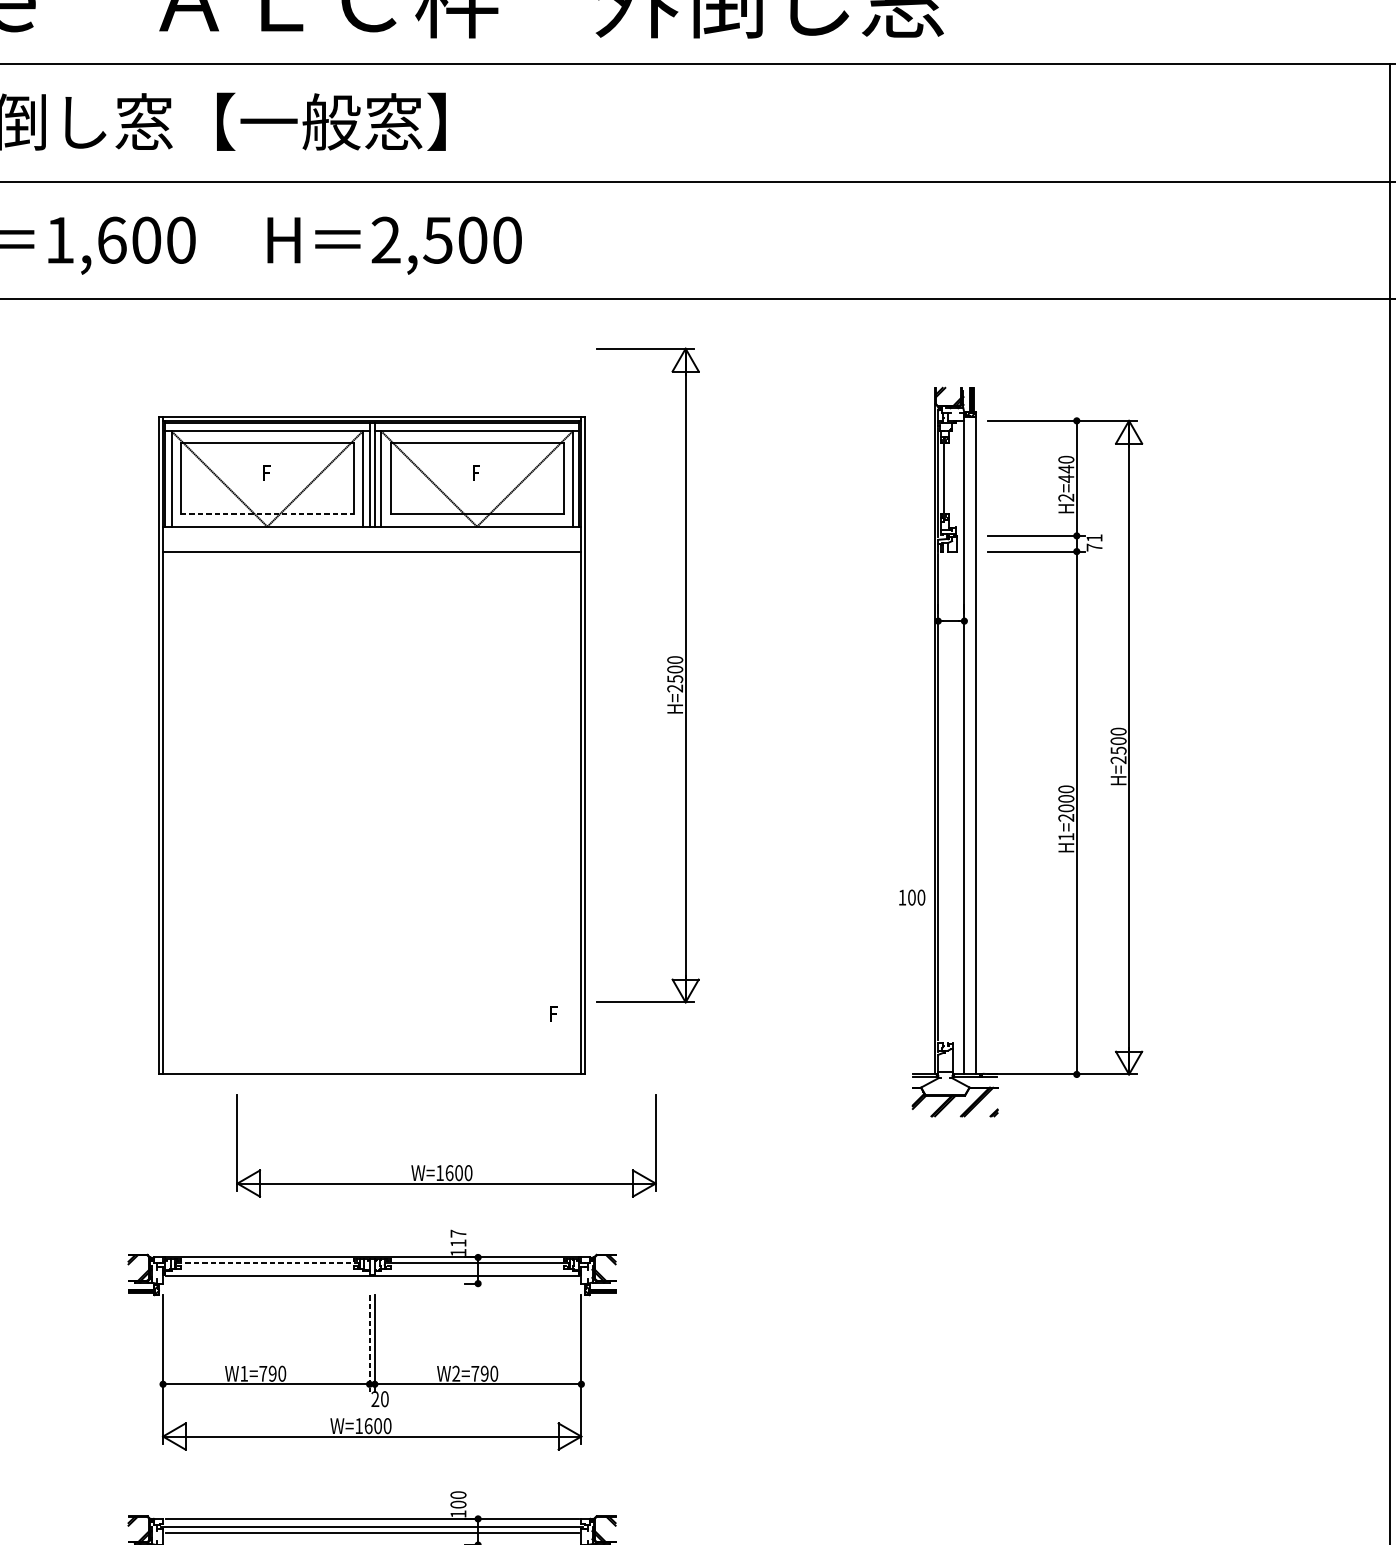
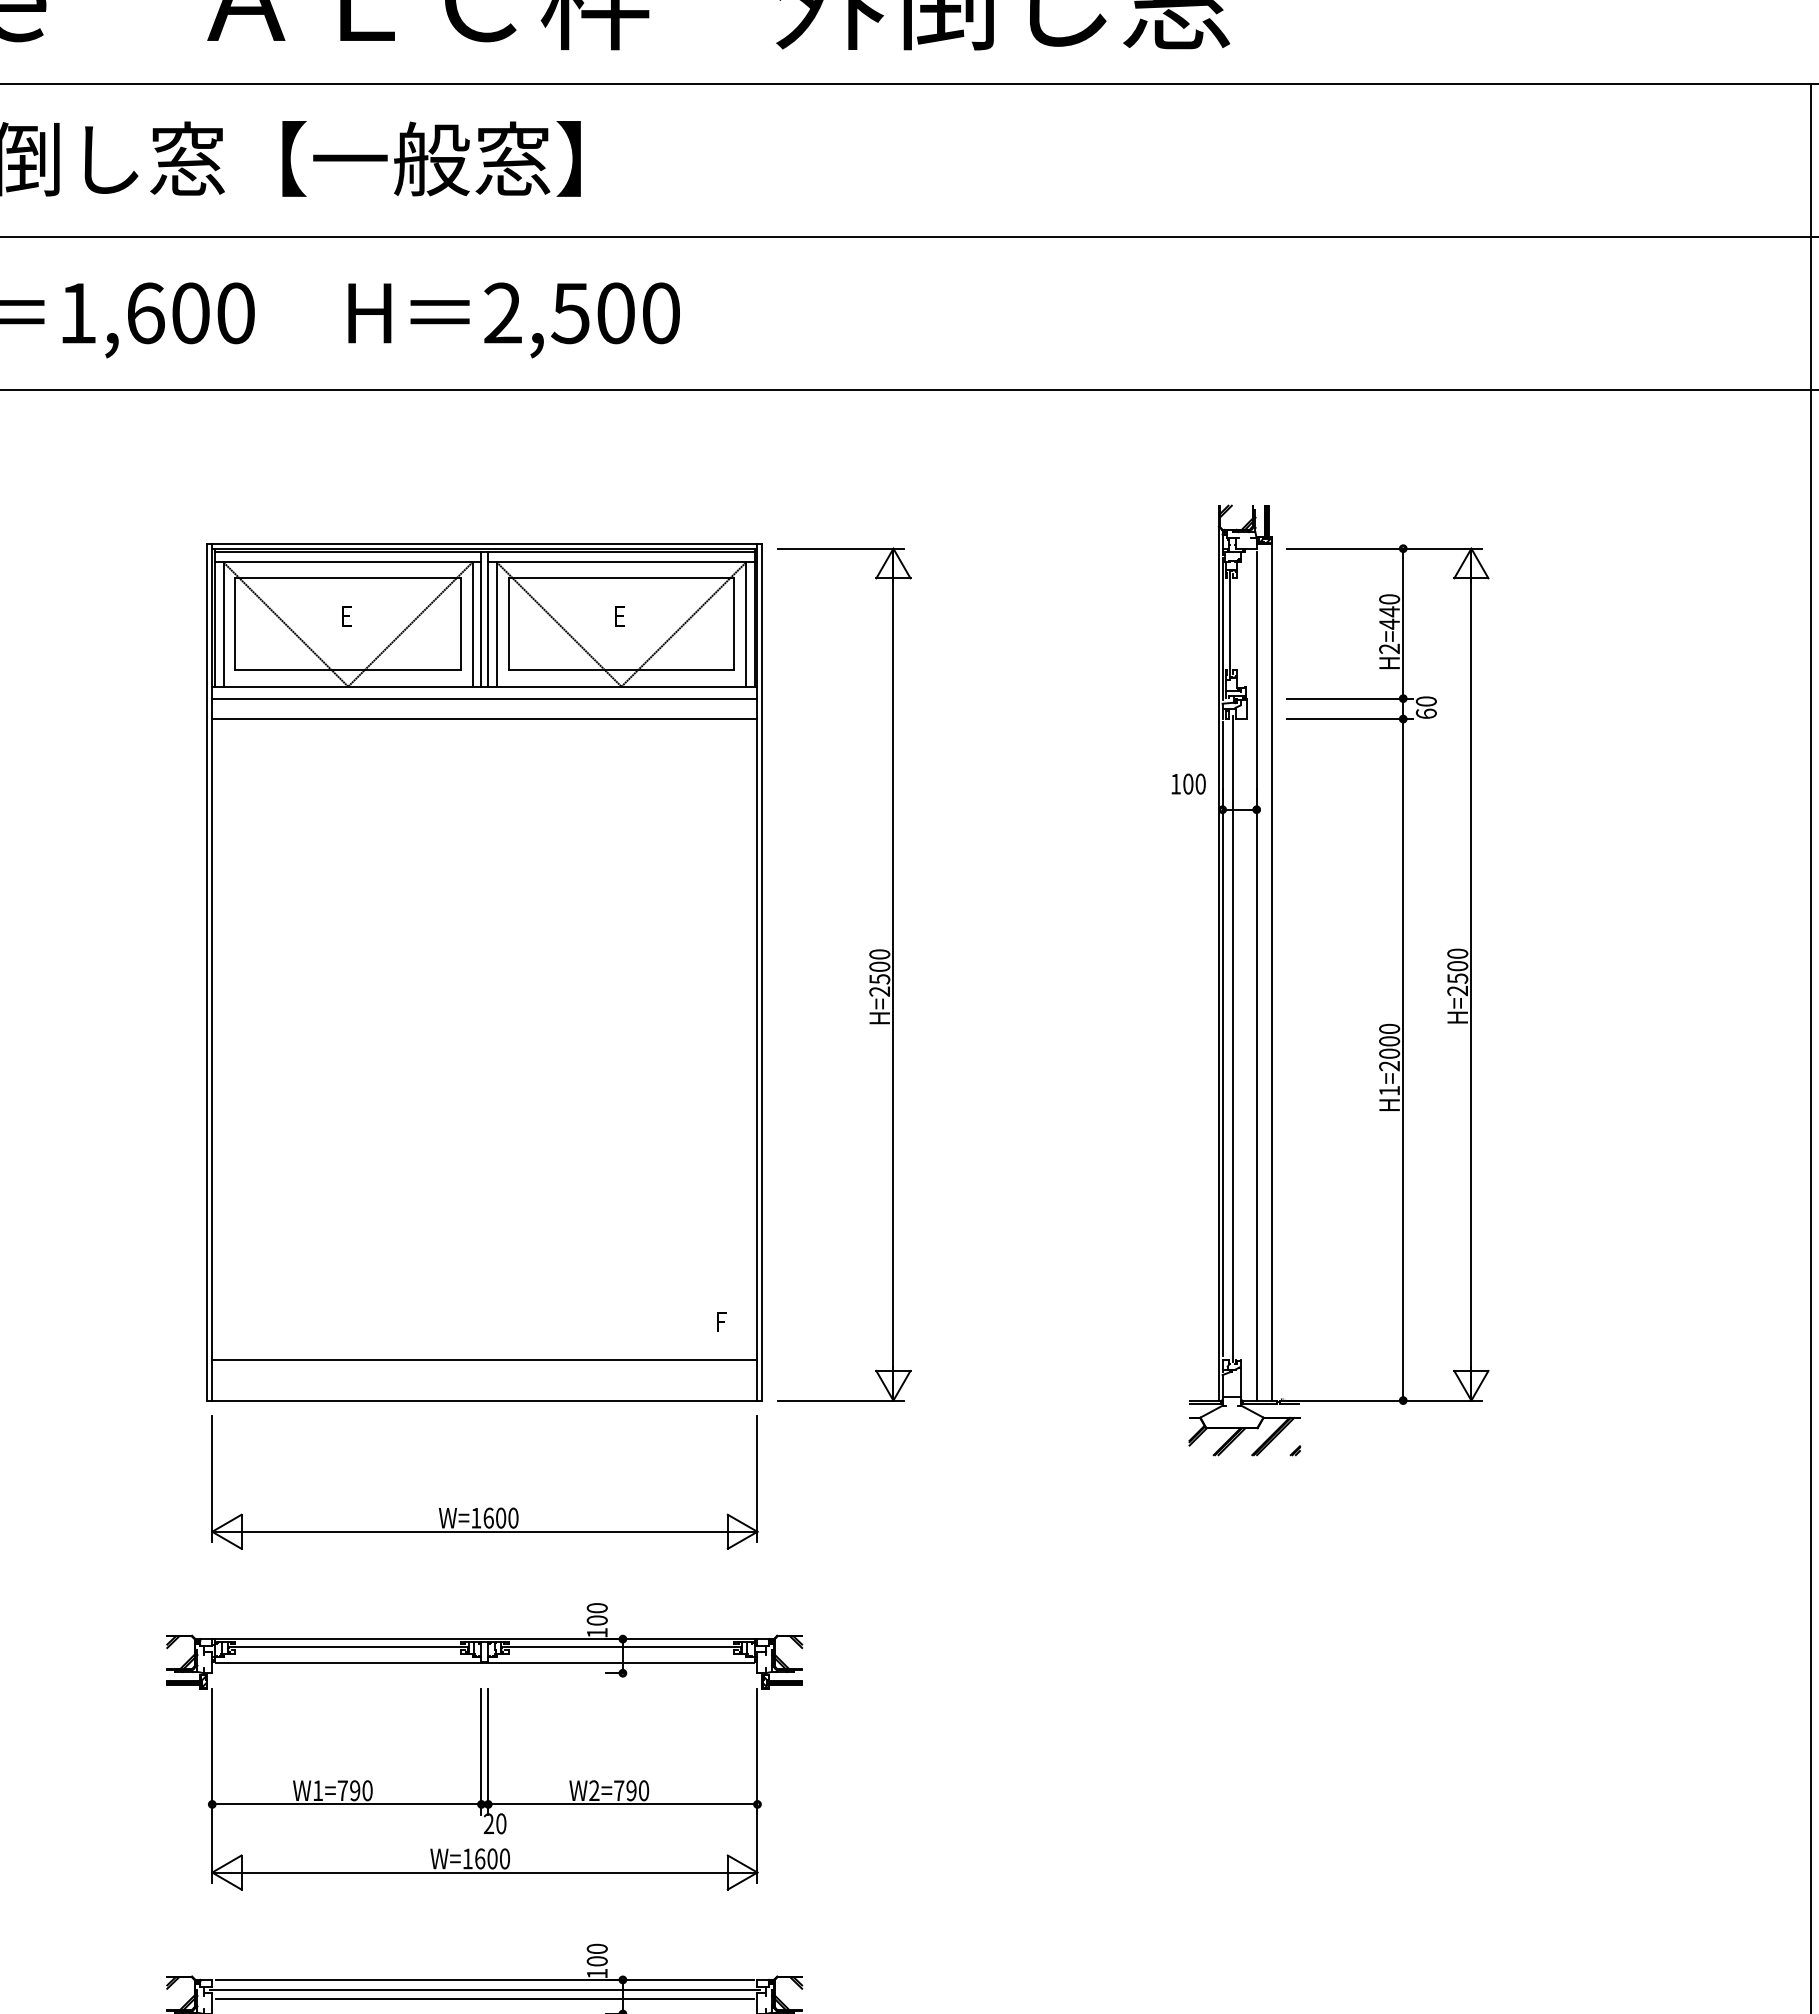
text: (266, 472) -> (346, 616), F -> E
text: (476, 472) -> (620, 616), F -> E
line: (267, 514) -> (348, 670), dashed -> solid
line: (371, 535) -> (484, 698), added
text: (1093, 542) -> (1425, 707), 71 -> 60
part: (667, 676) -> (869, 975), moved
line: (945, 797) -> (1232, 1039), added
text: (912, 897) -> (1188, 783), moved
line: (371, 1042) -> (484, 1359), added
part: (449, 1164) -> (488, 1507), moved
text: (457, 1238) -> (596, 1614), 117 -> 100
line: (267, 1263) -> (348, 1646), dashed -> solid
line: (369, 1344) -> (481, 1752), dashed -> solid

